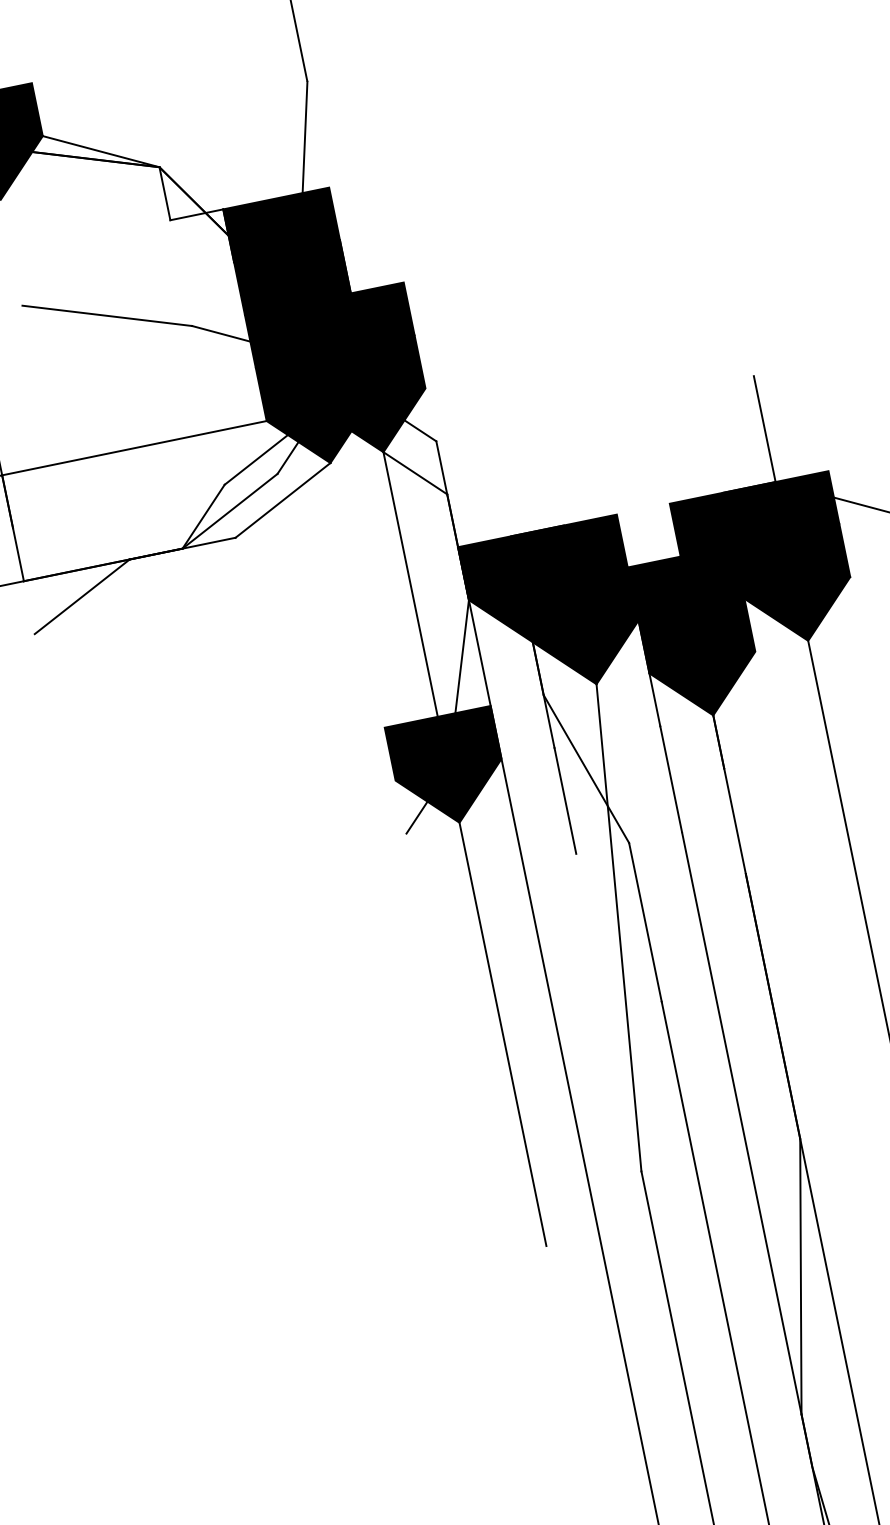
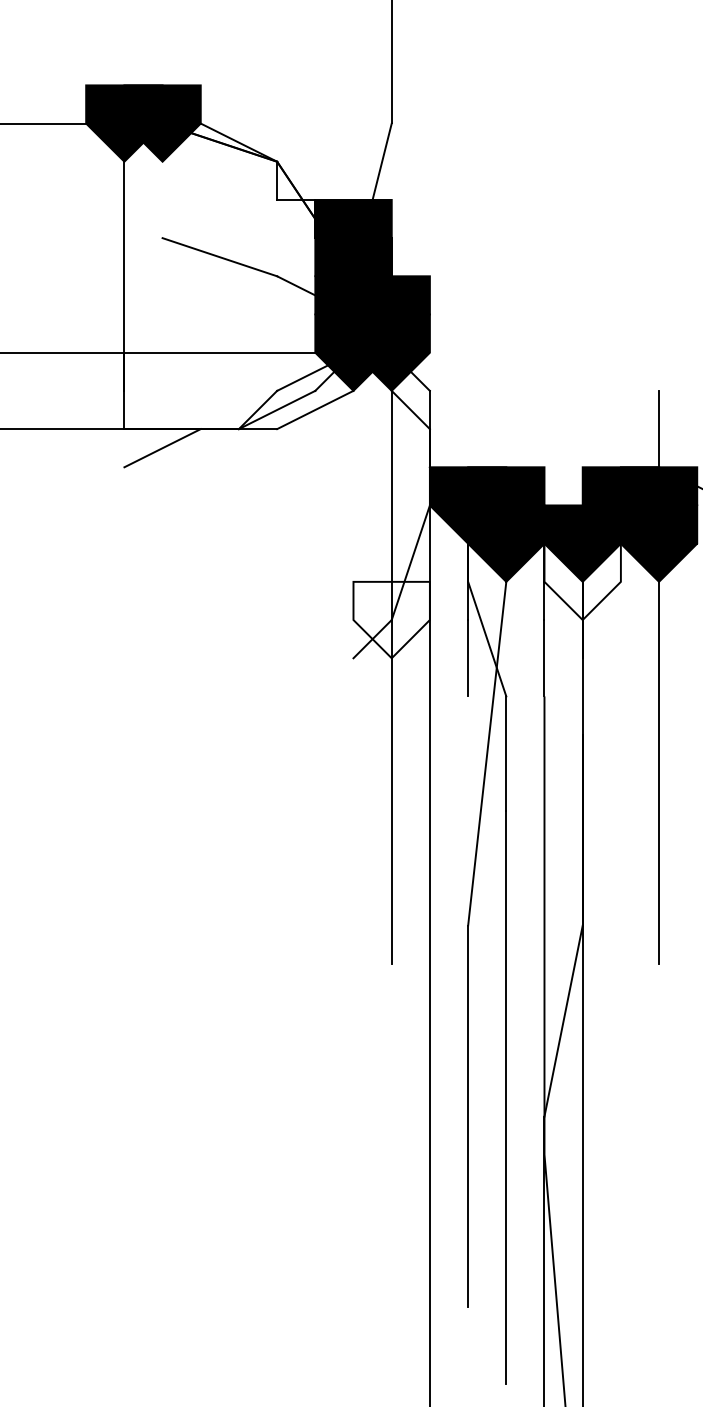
fill: (702, 662) -> (582, 581), removed
fill: (448, 769) -> (391, 619), removed

